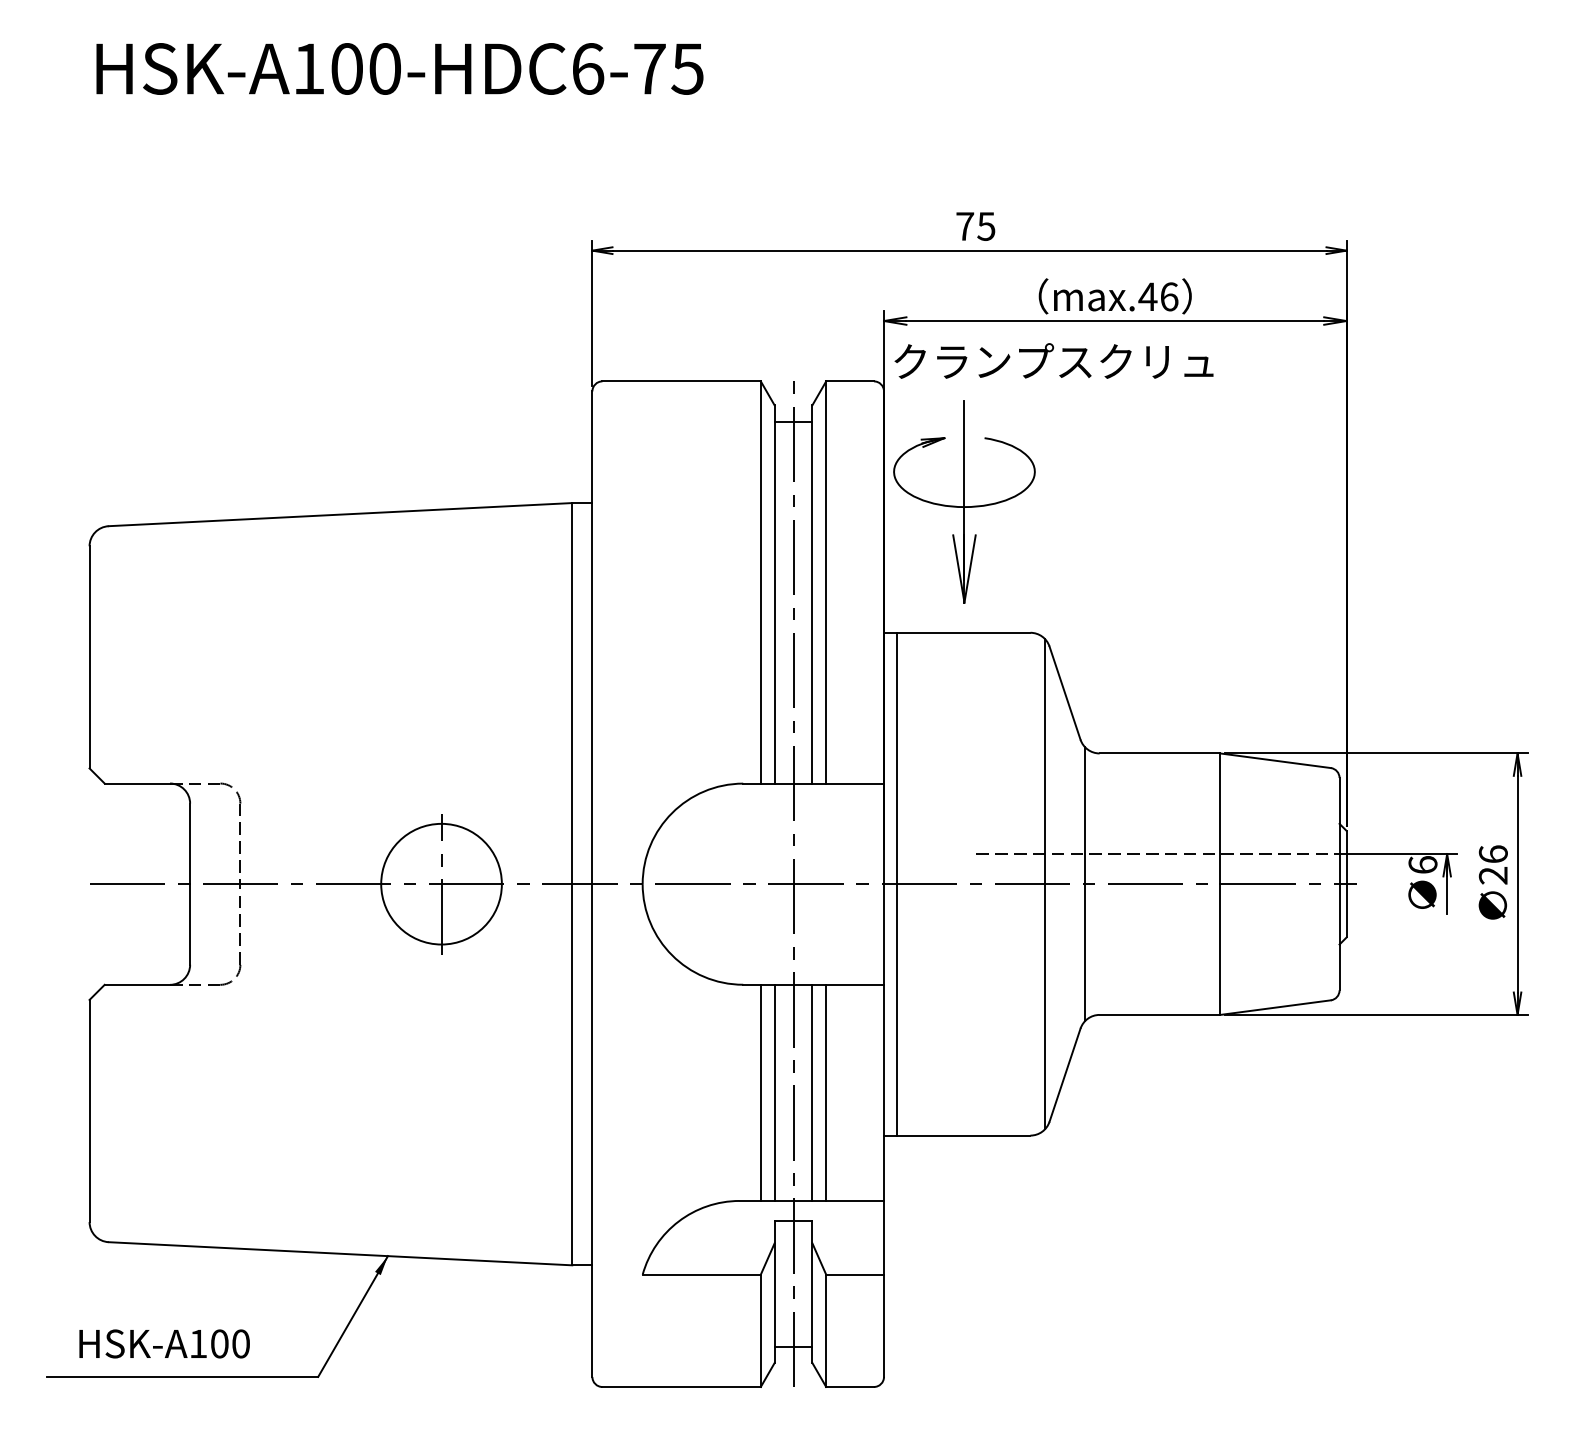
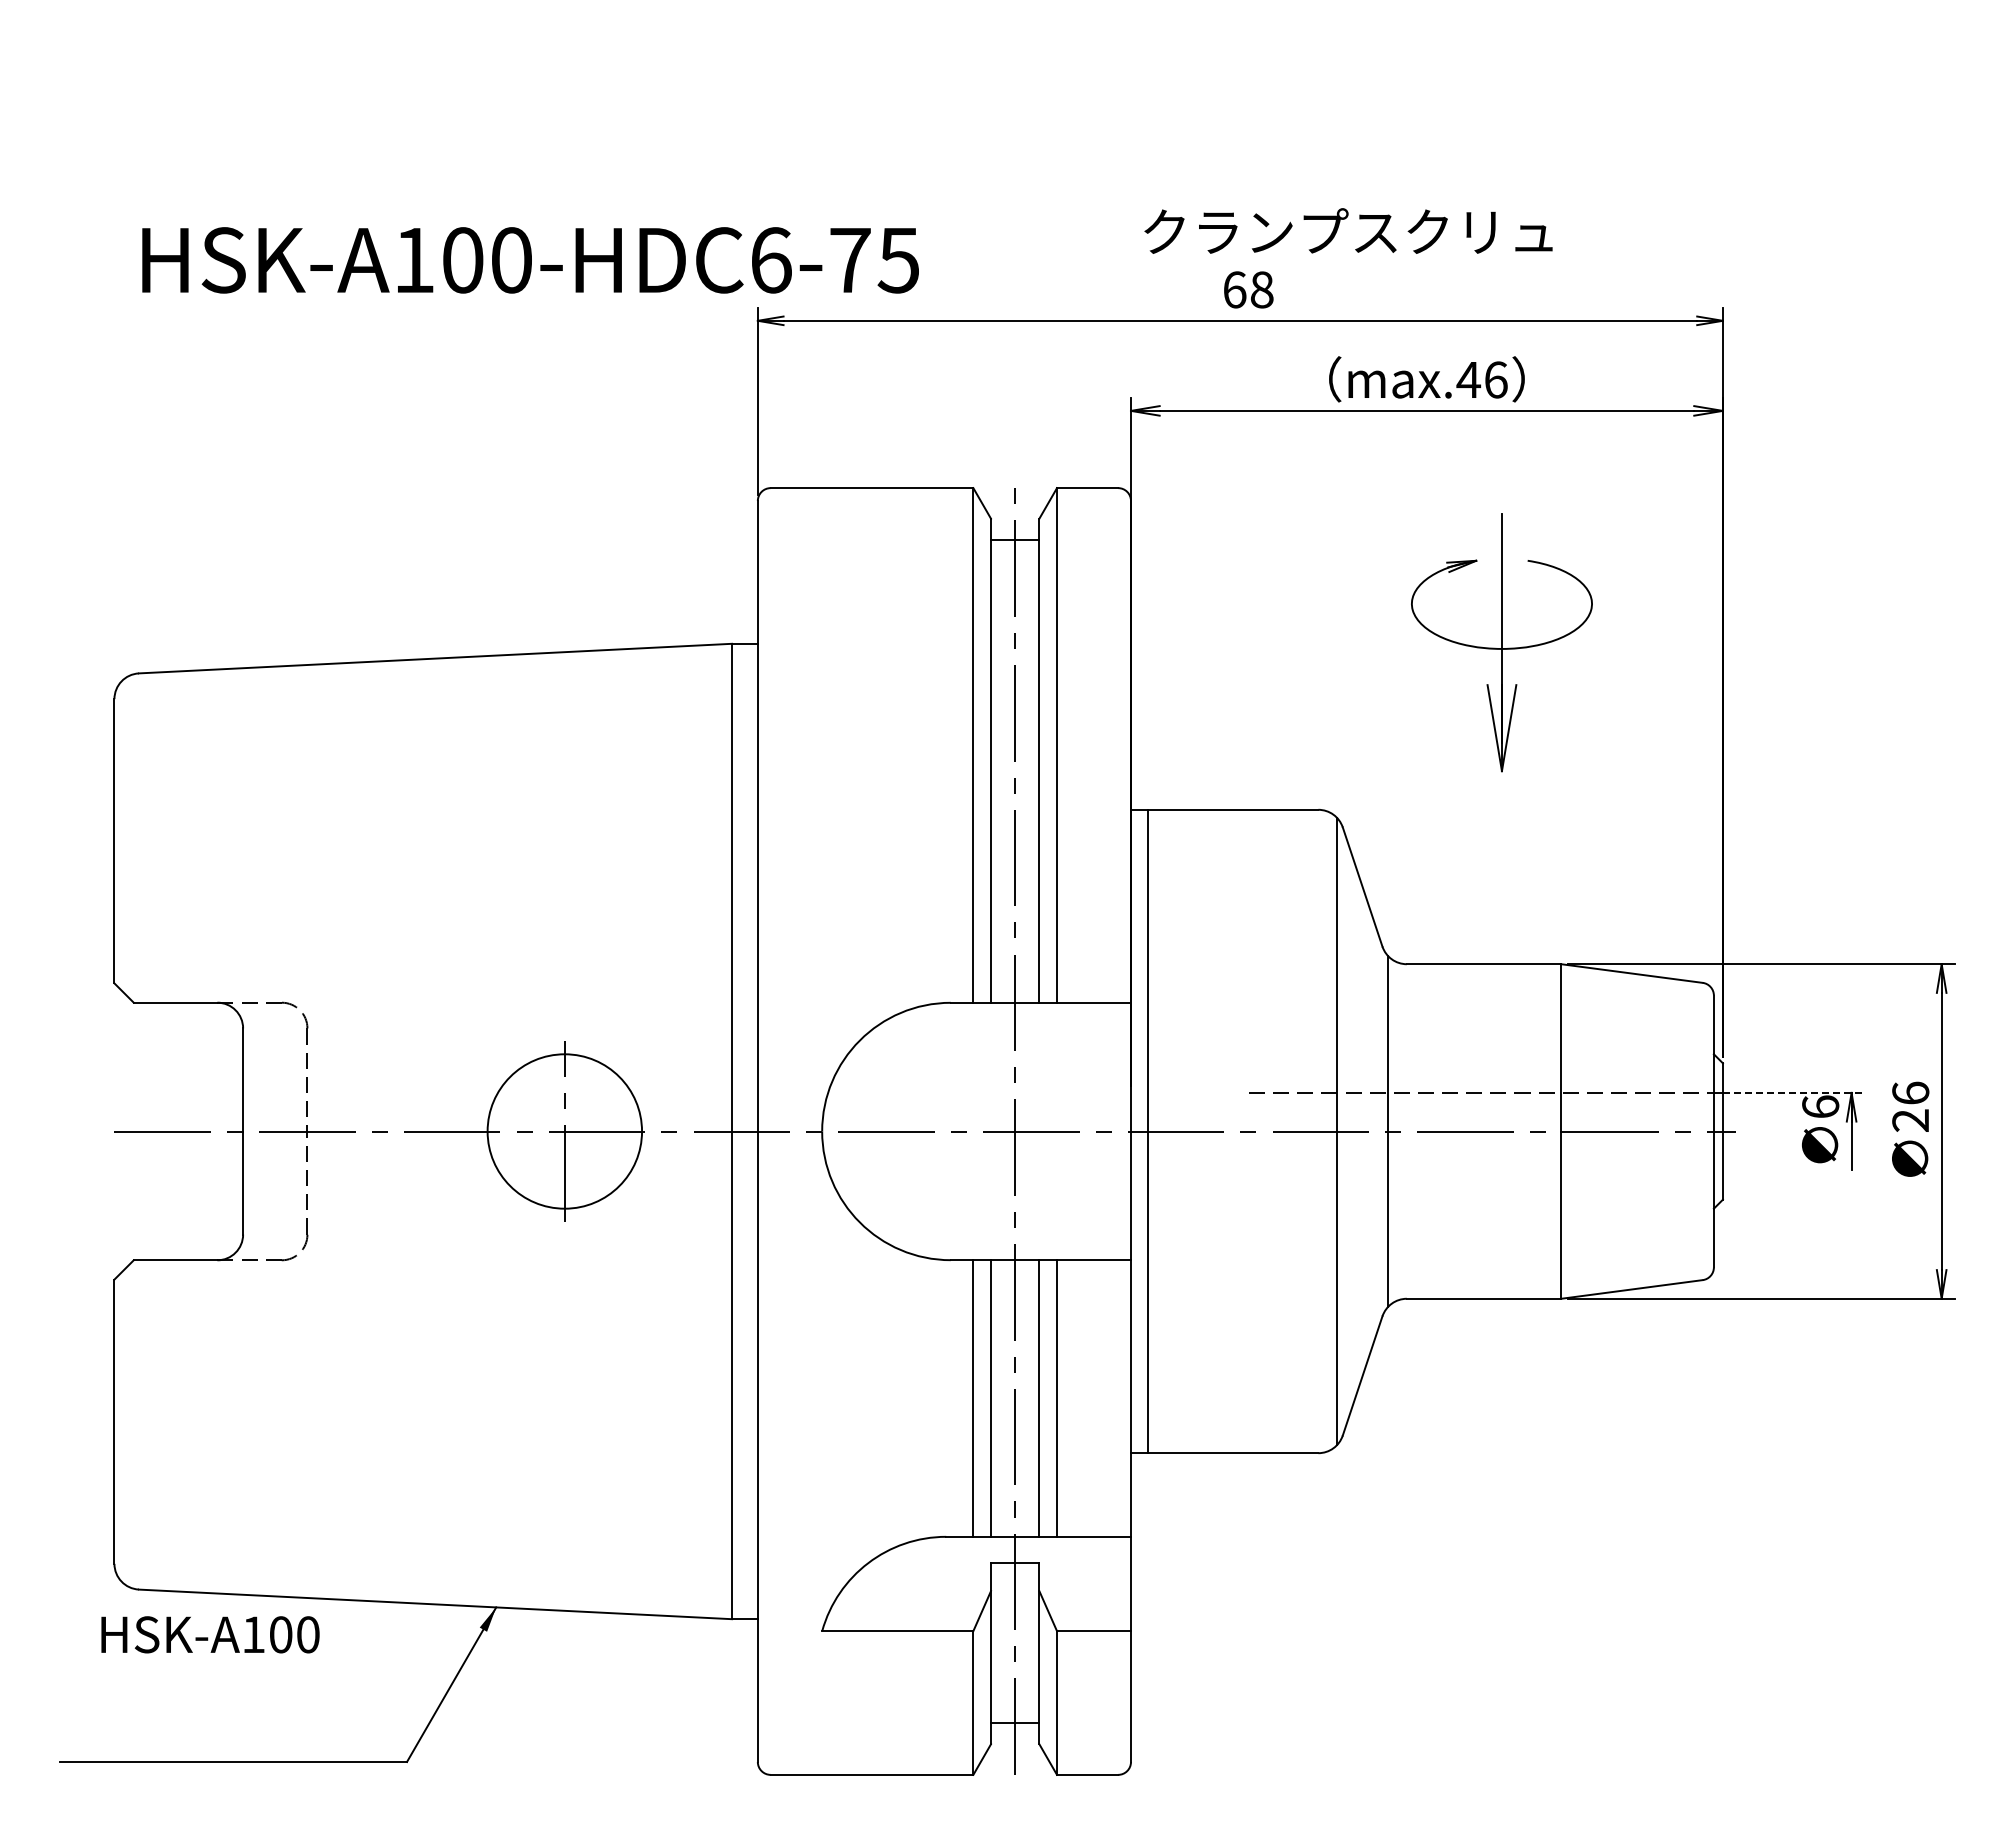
text: (399, 69) -> (530, 260), moved
text: (975, 226) -> (1248, 289), 75 -> 68
text: (1053, 360) -> (1348, 230), moved
part: (964, 502) -> (1501, 642), moved
line: (1401, 853) -> (1793, 1092), solid -> dashed
text: (164, 1343) -> (210, 1634), moved

